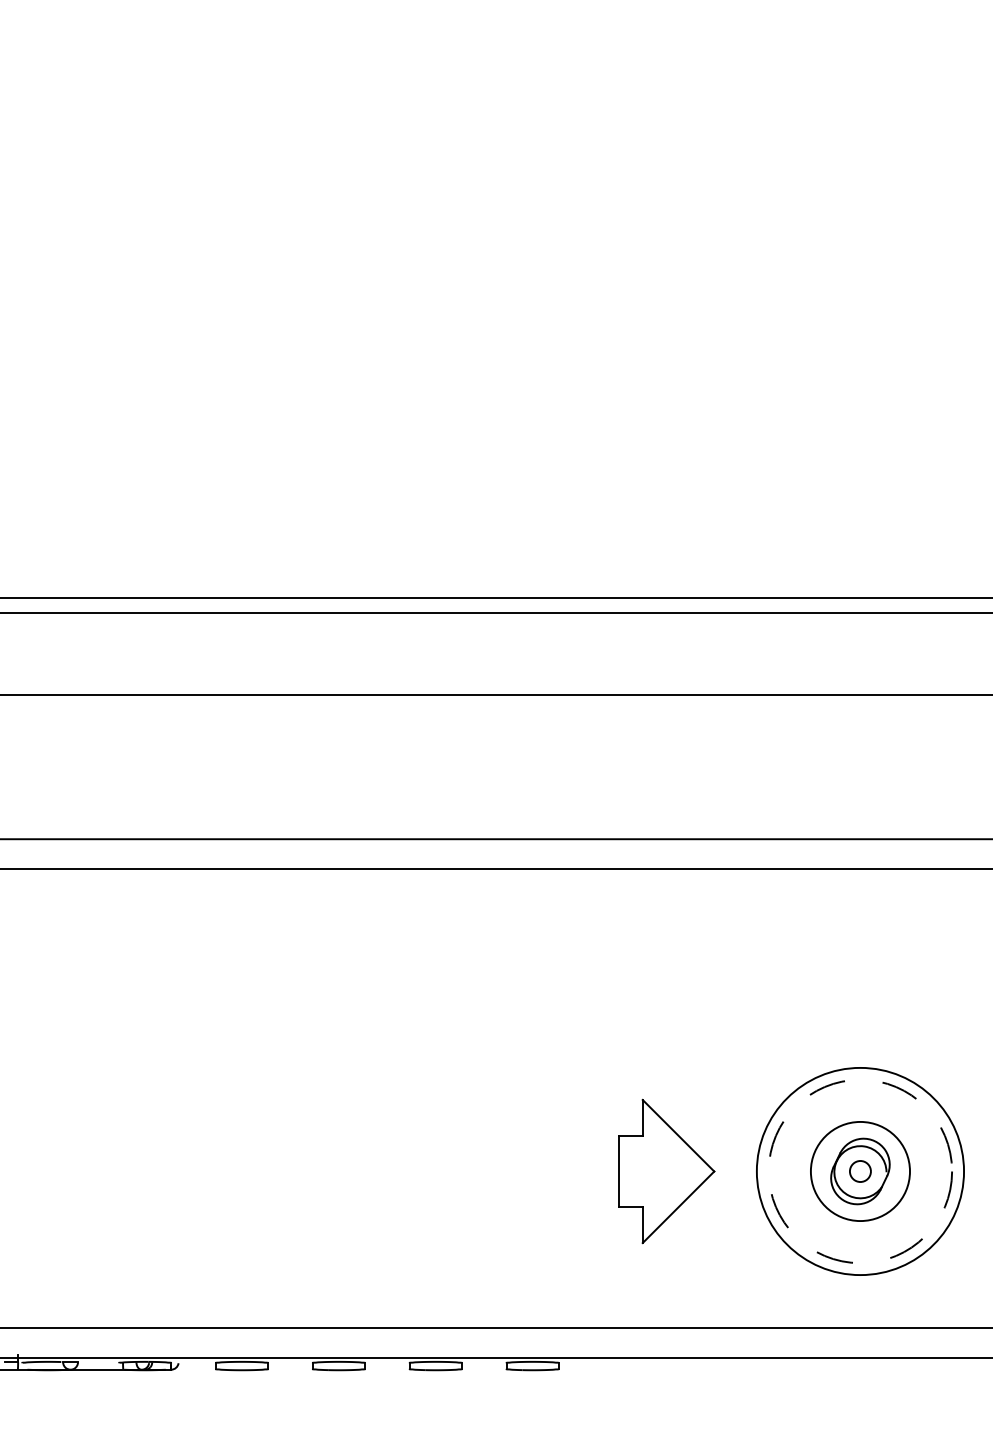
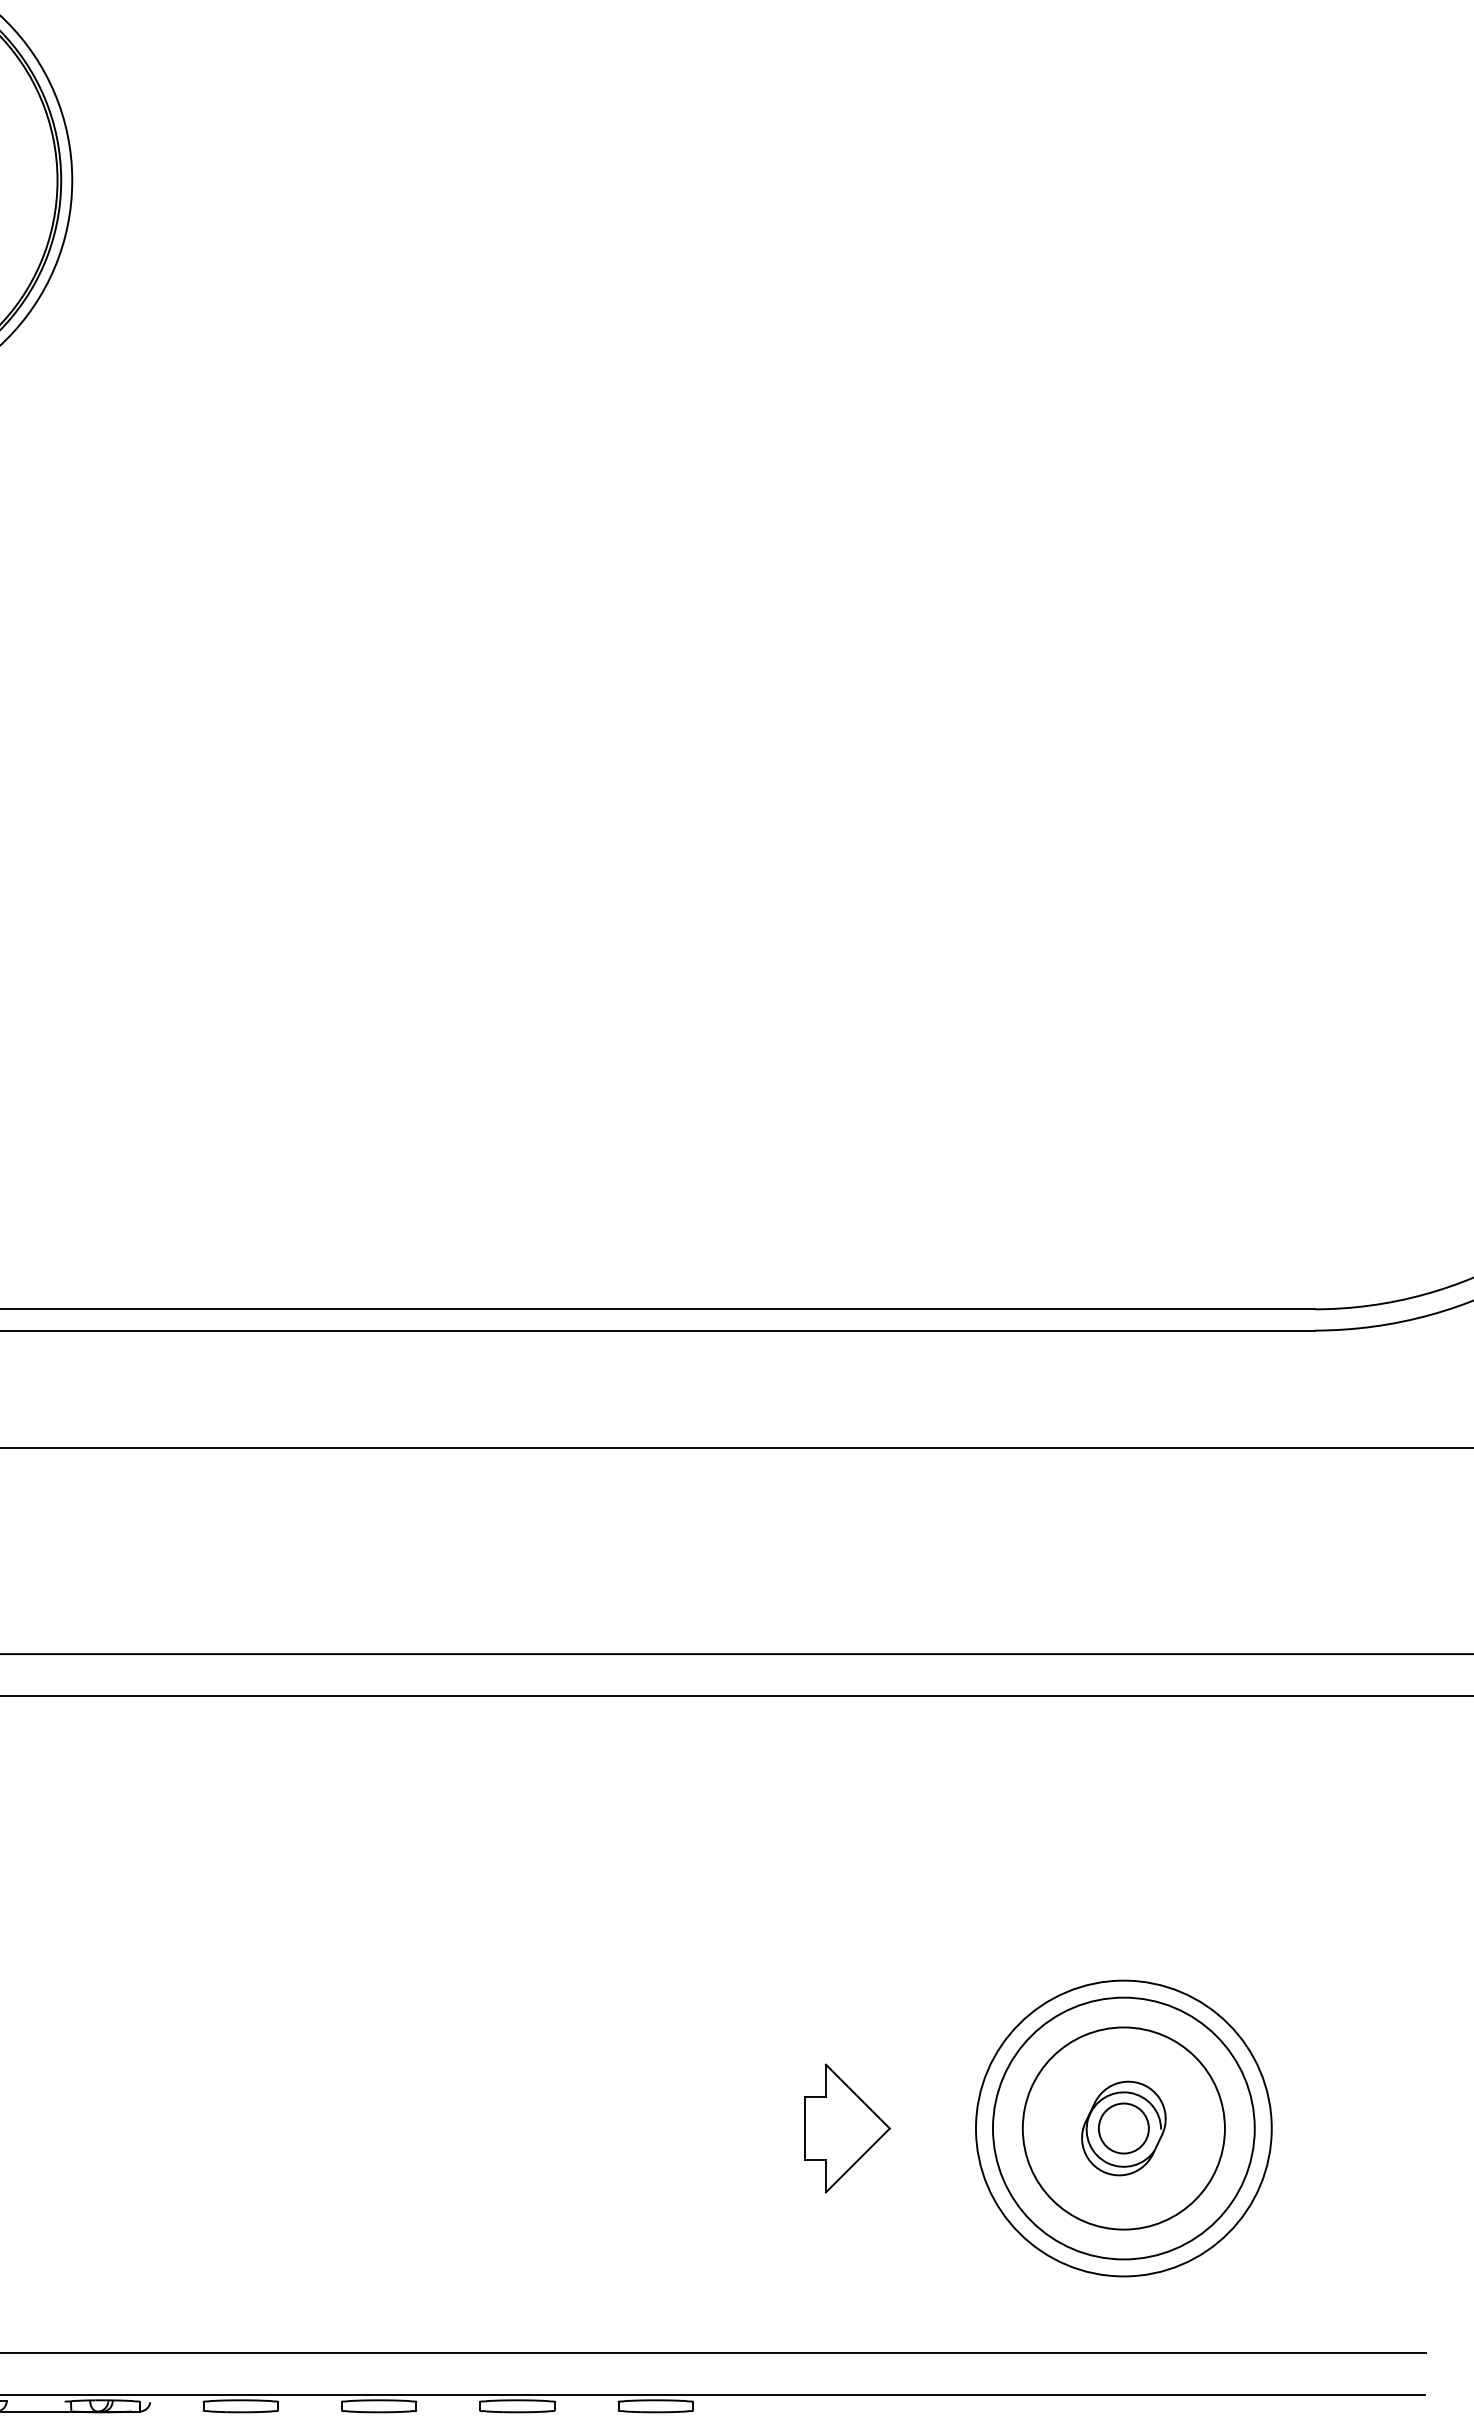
part: (666, 1171) -> (847, 2128), size x0.62
circle: (860, 1171) -> (1123, 2128), dashed -> solid
circle: (860, 1171) -> (1123, 2128), size x1.43
circle: (860, 1171) -> (1123, 2128), size x1.67

